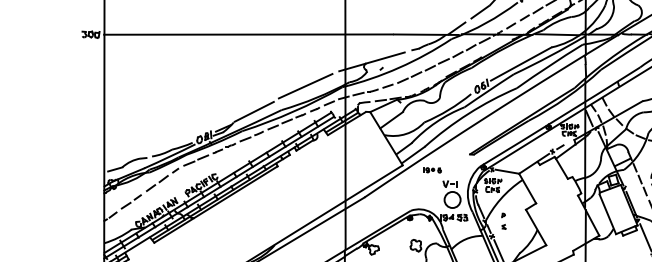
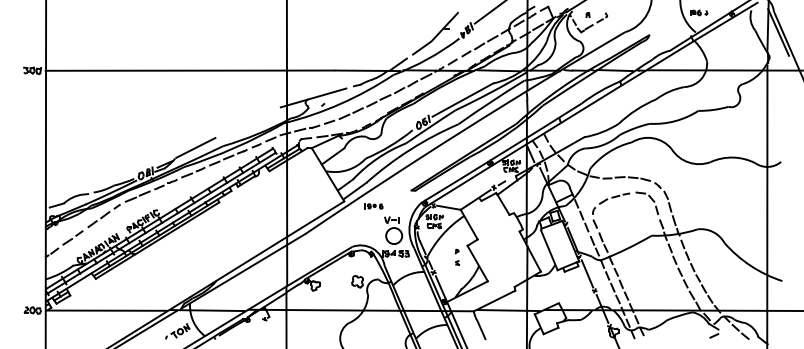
line: (305, 86) -> (247, 122), removed
part: (503, 220) -> (457, 256), moved

